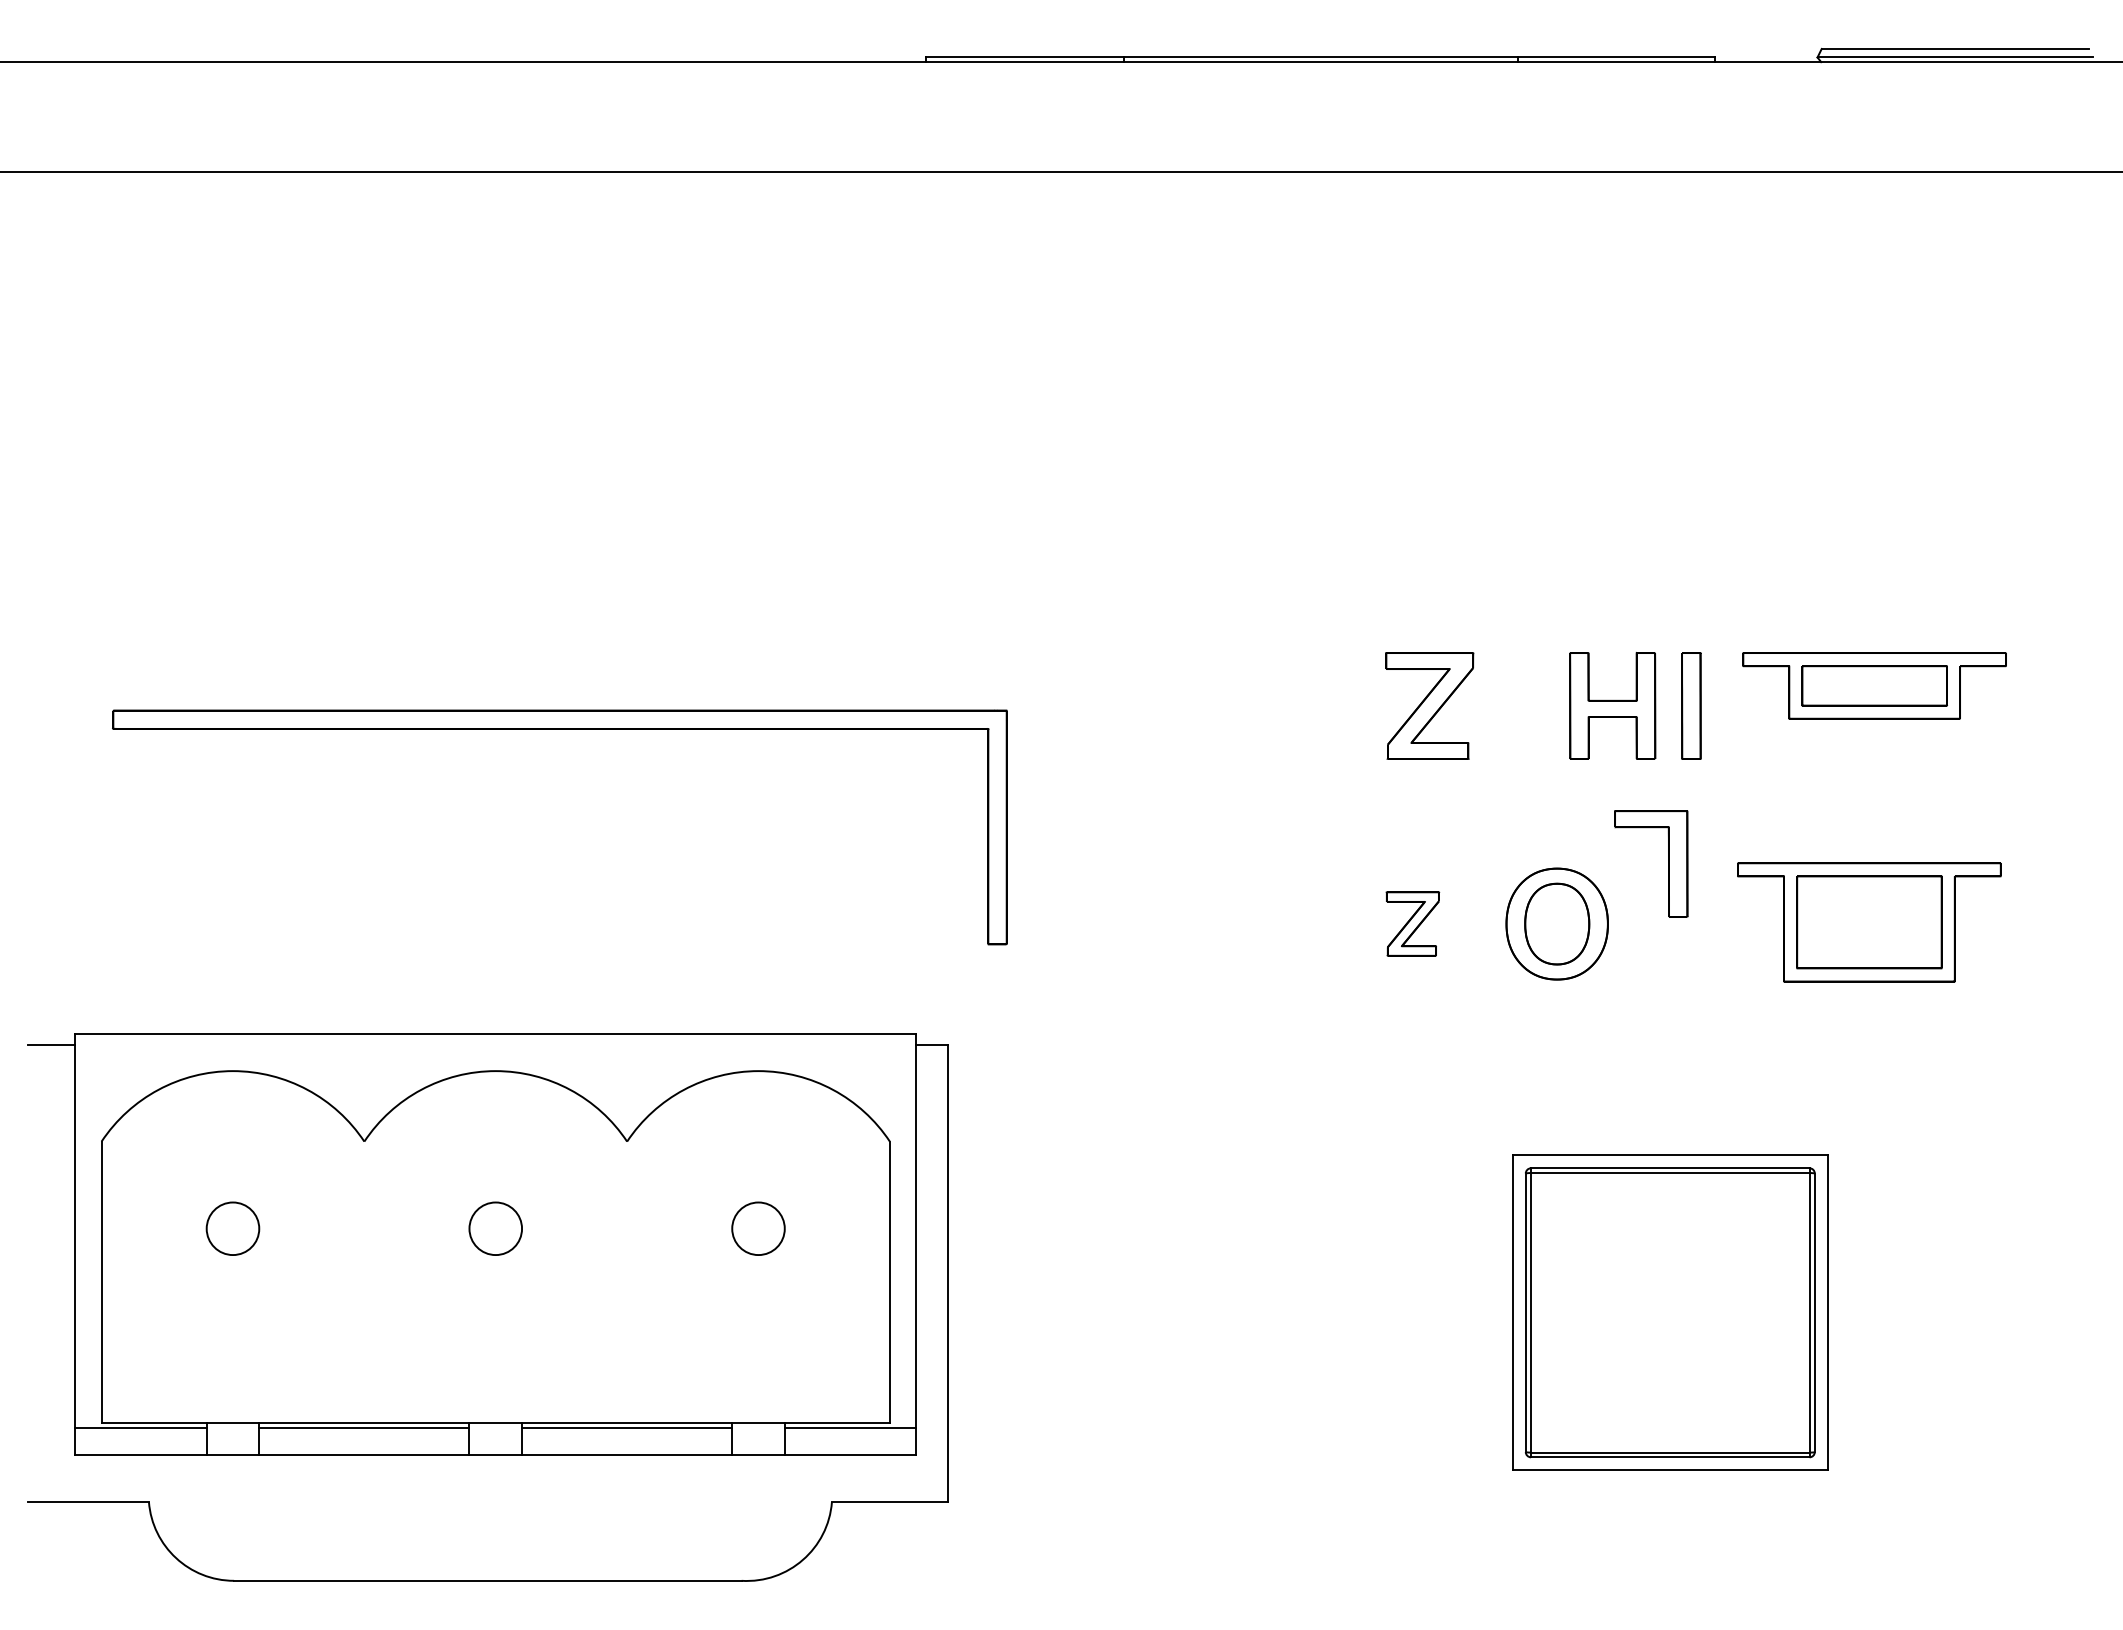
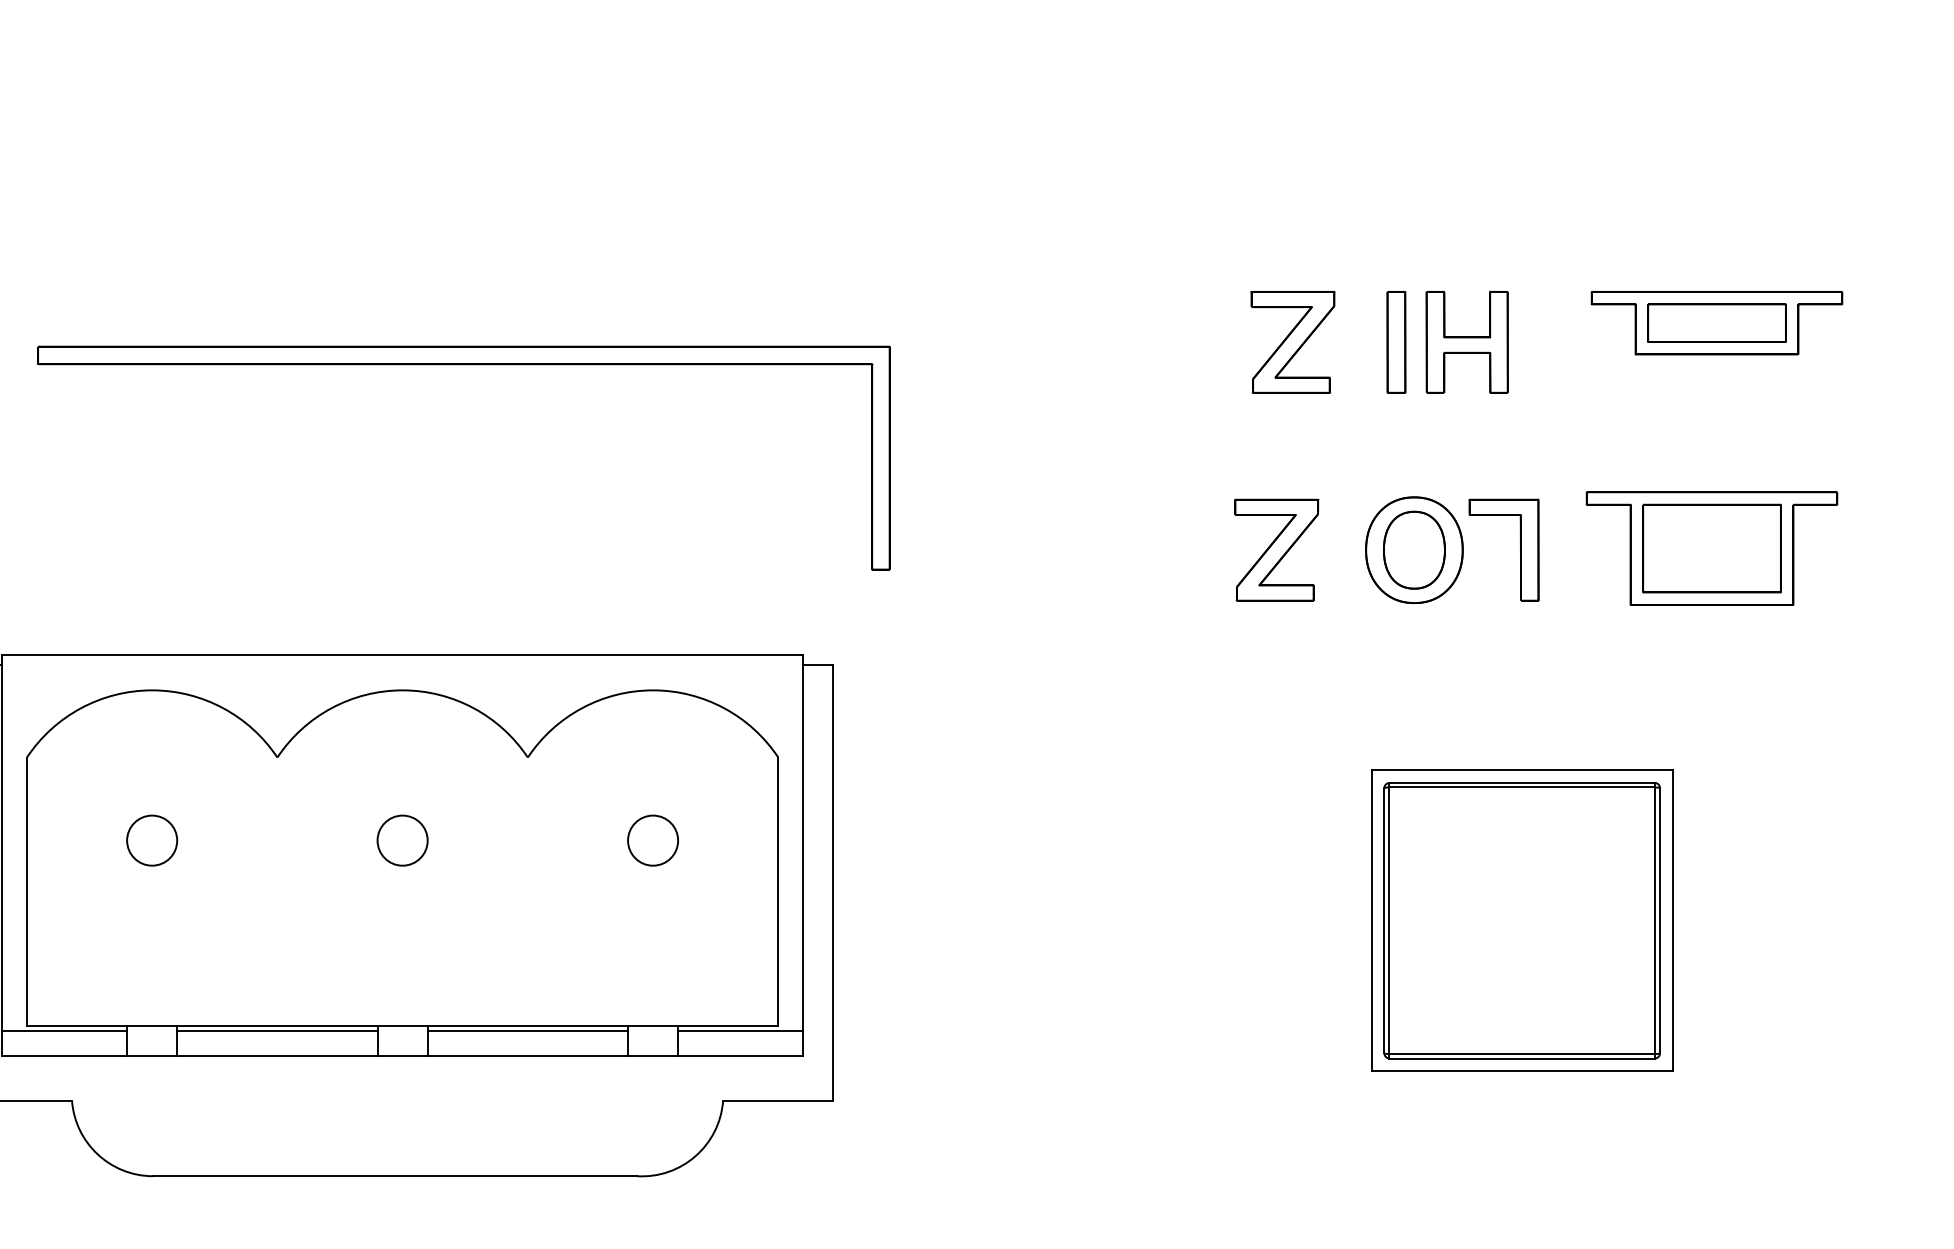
part: (1691, 705) -> (1396, 341), moved
part: (1668, 863) -> (1520, 549), moved
part: (1412, 923) -> (1276, 549), size x1.67

